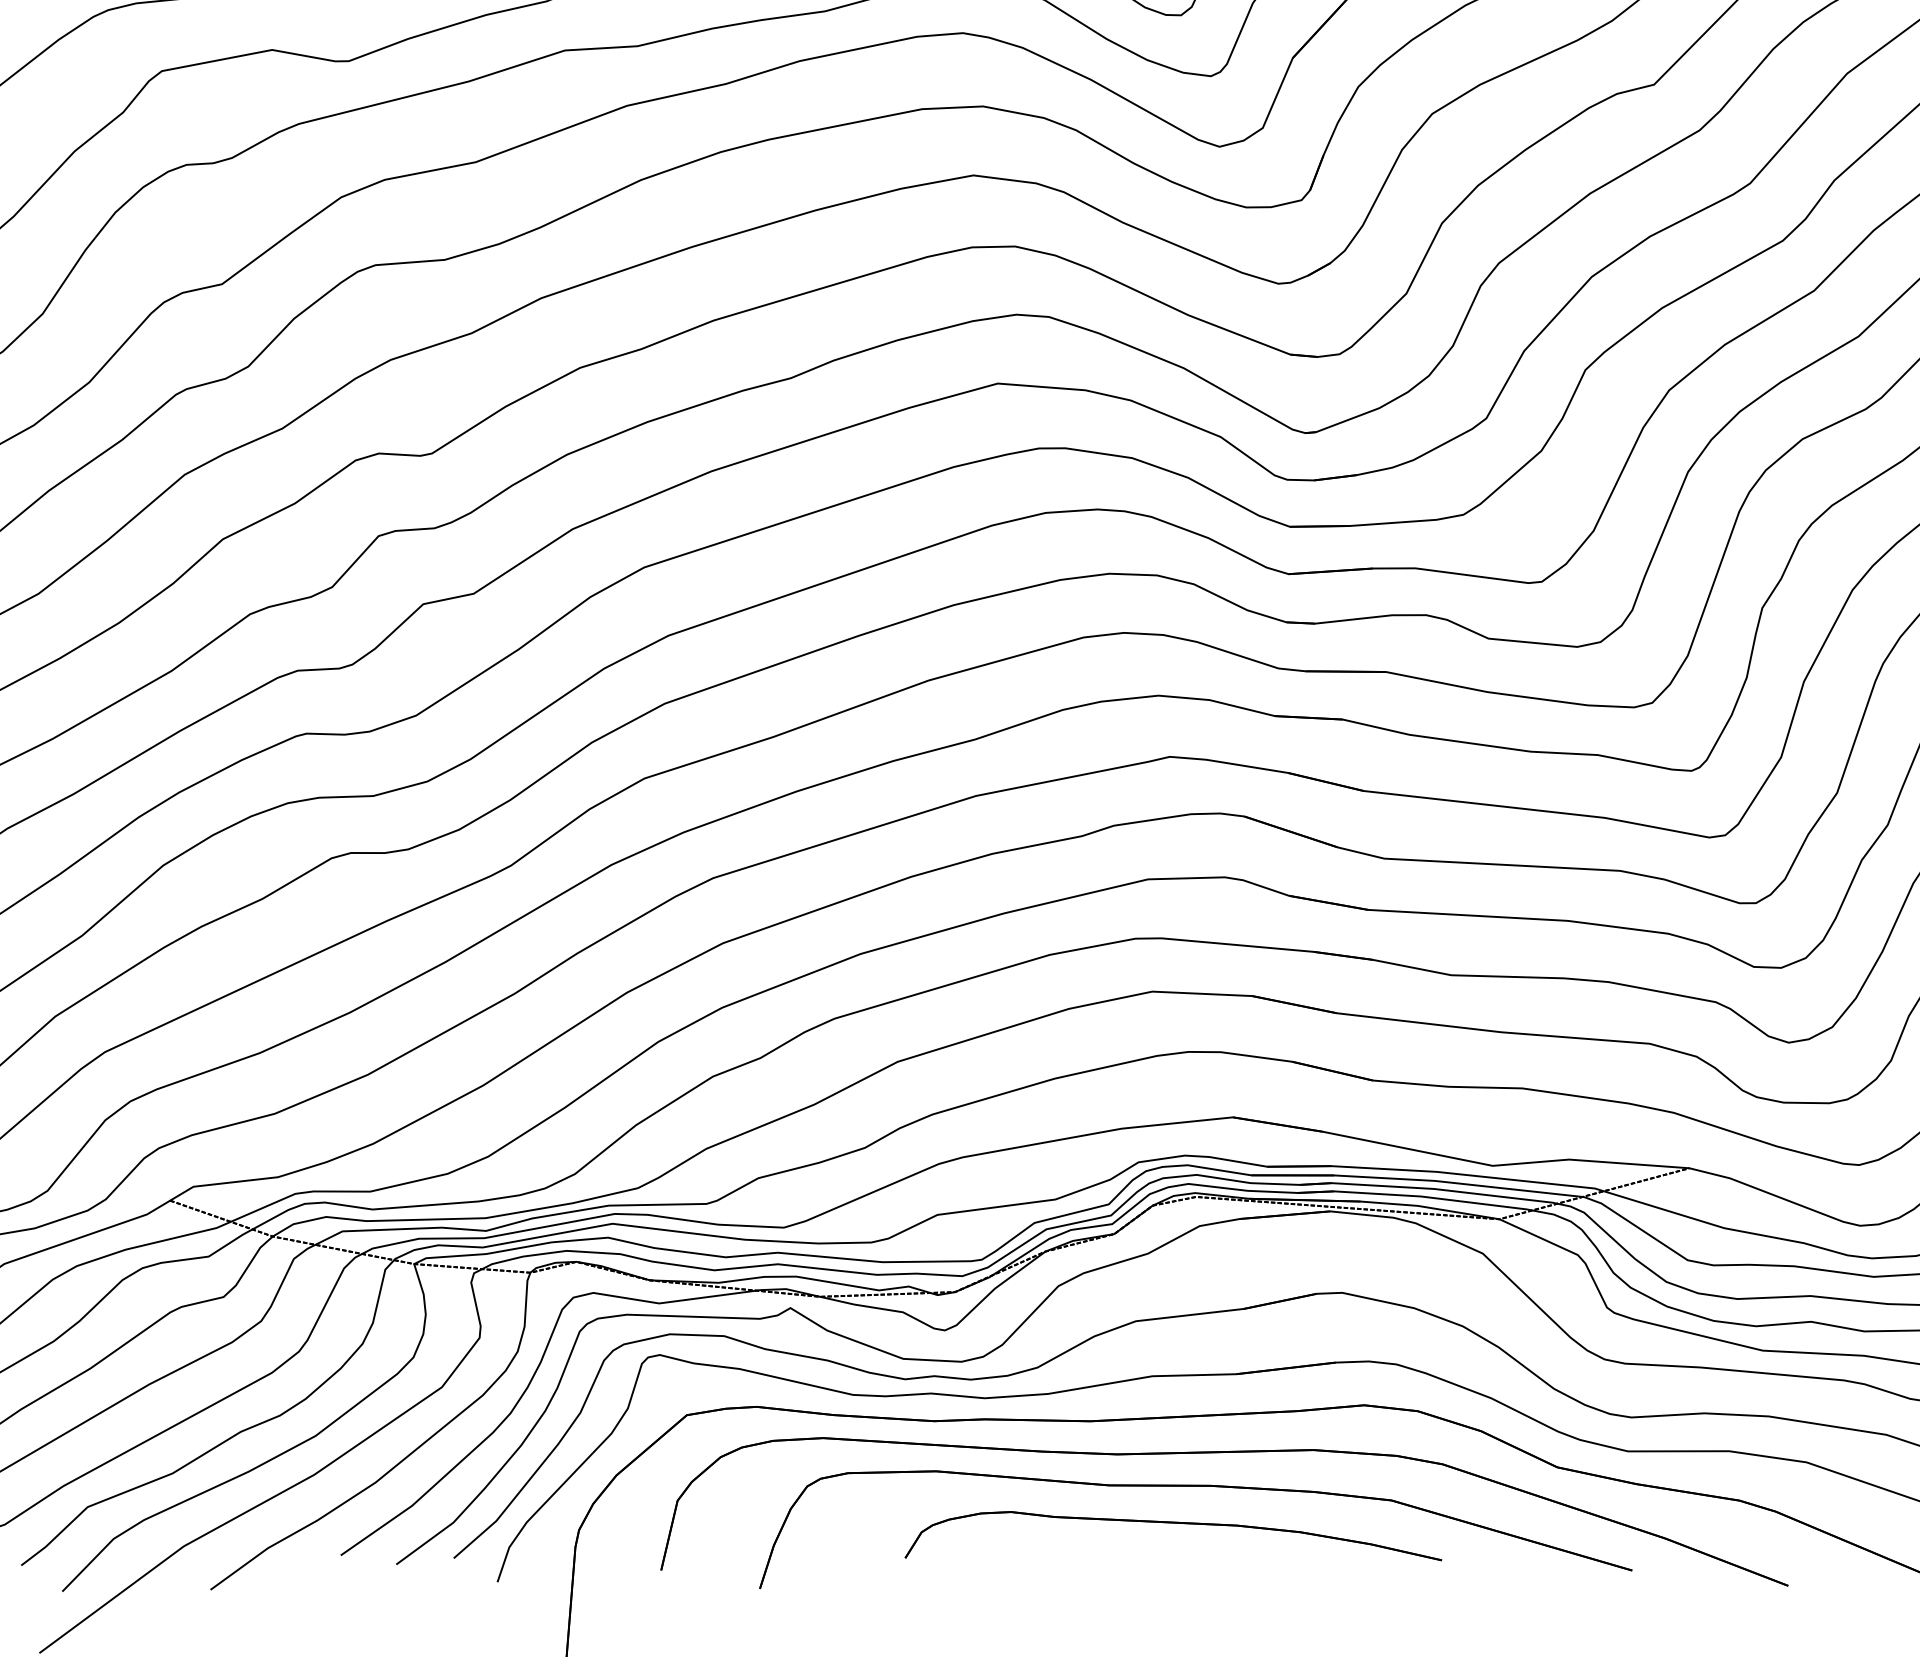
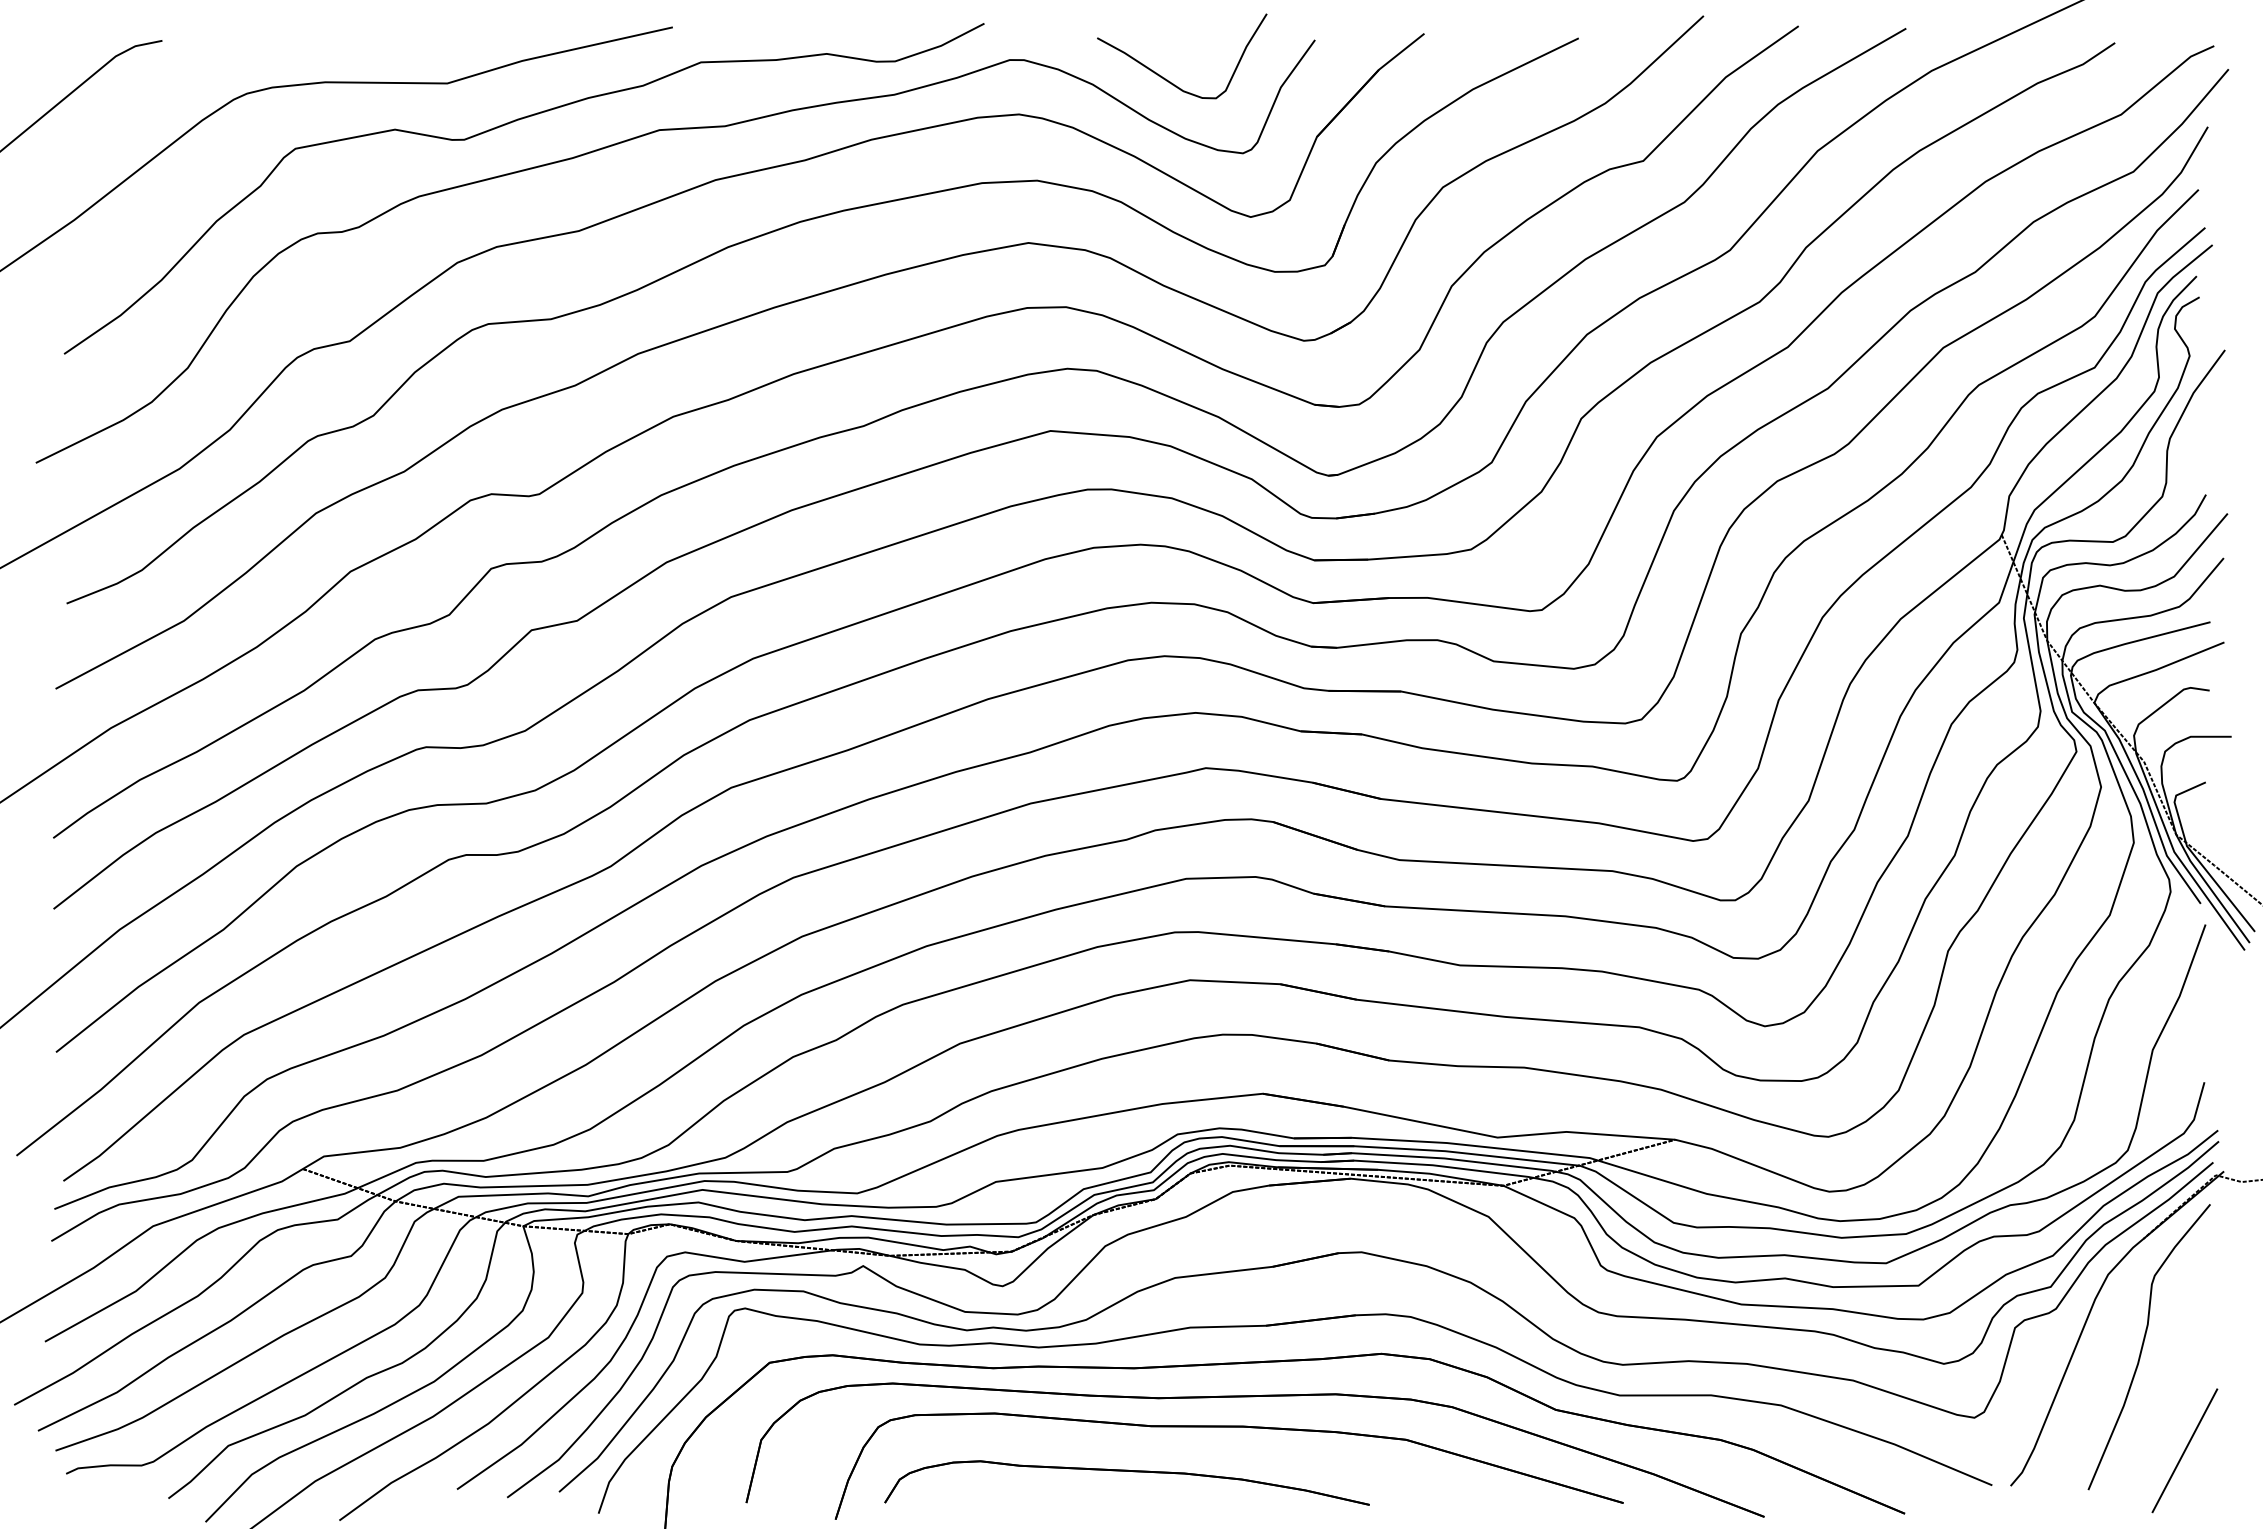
part: (1172, 1523) -> (1126, 1471), moved

